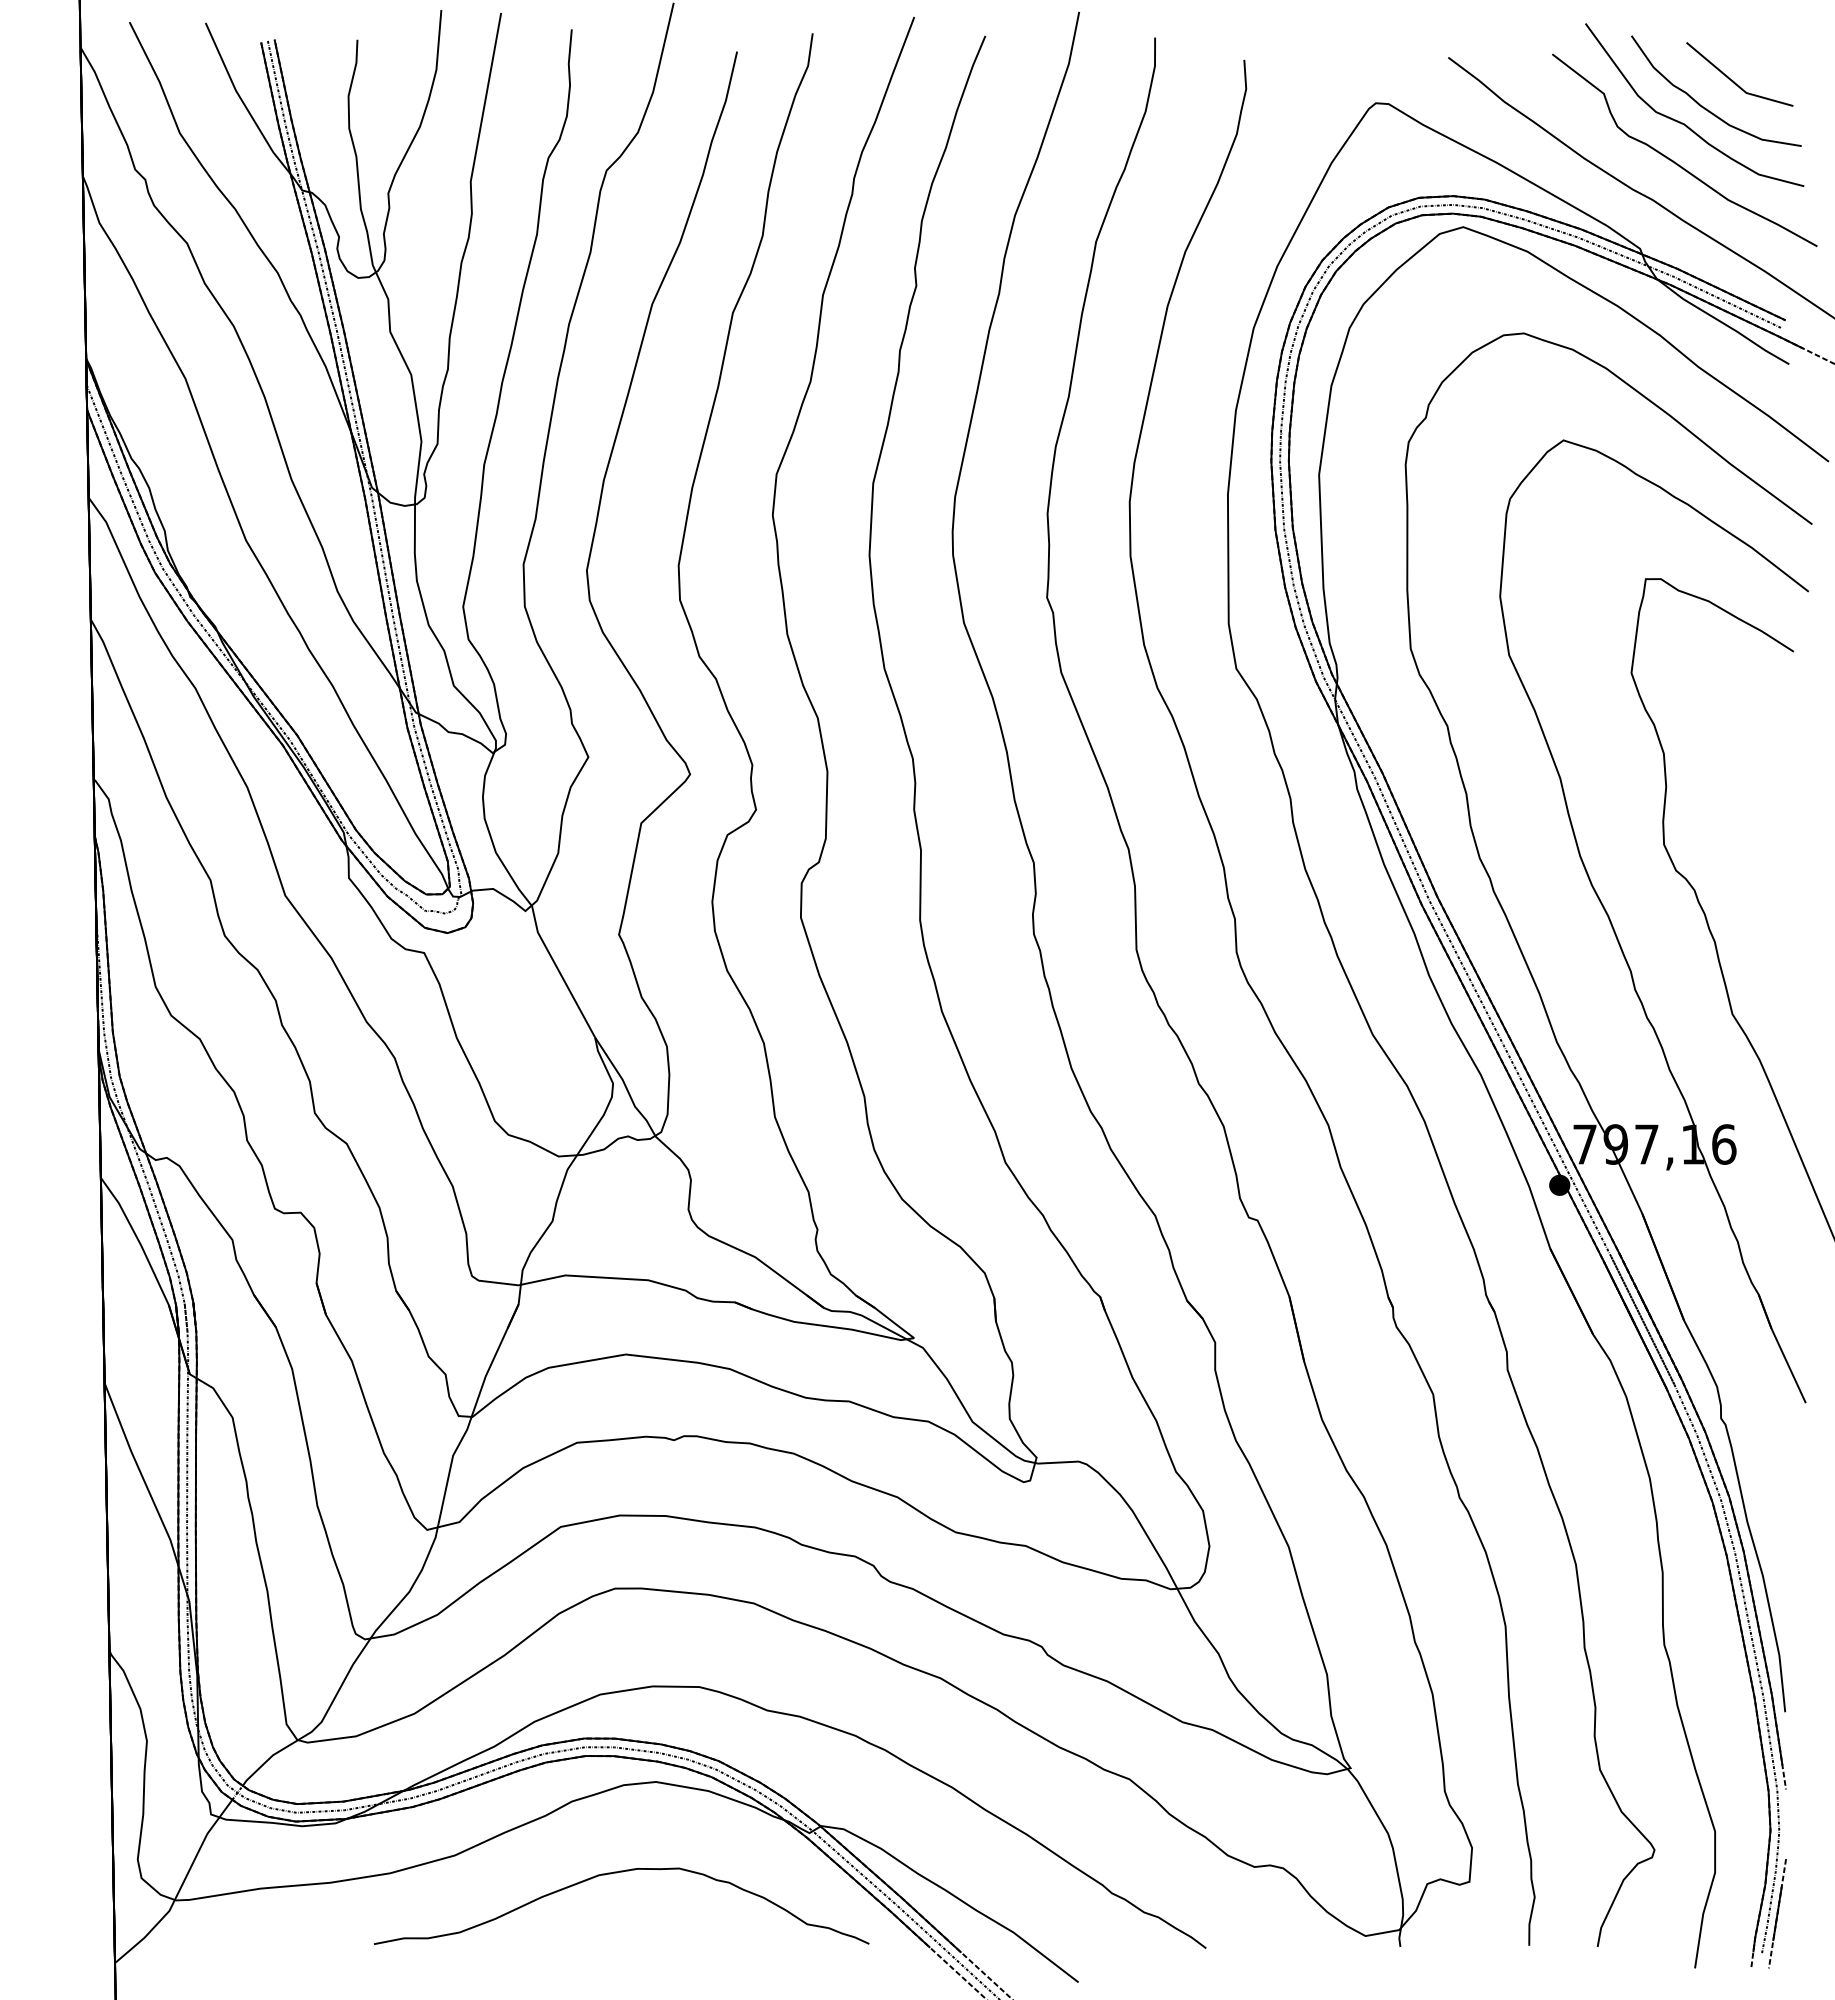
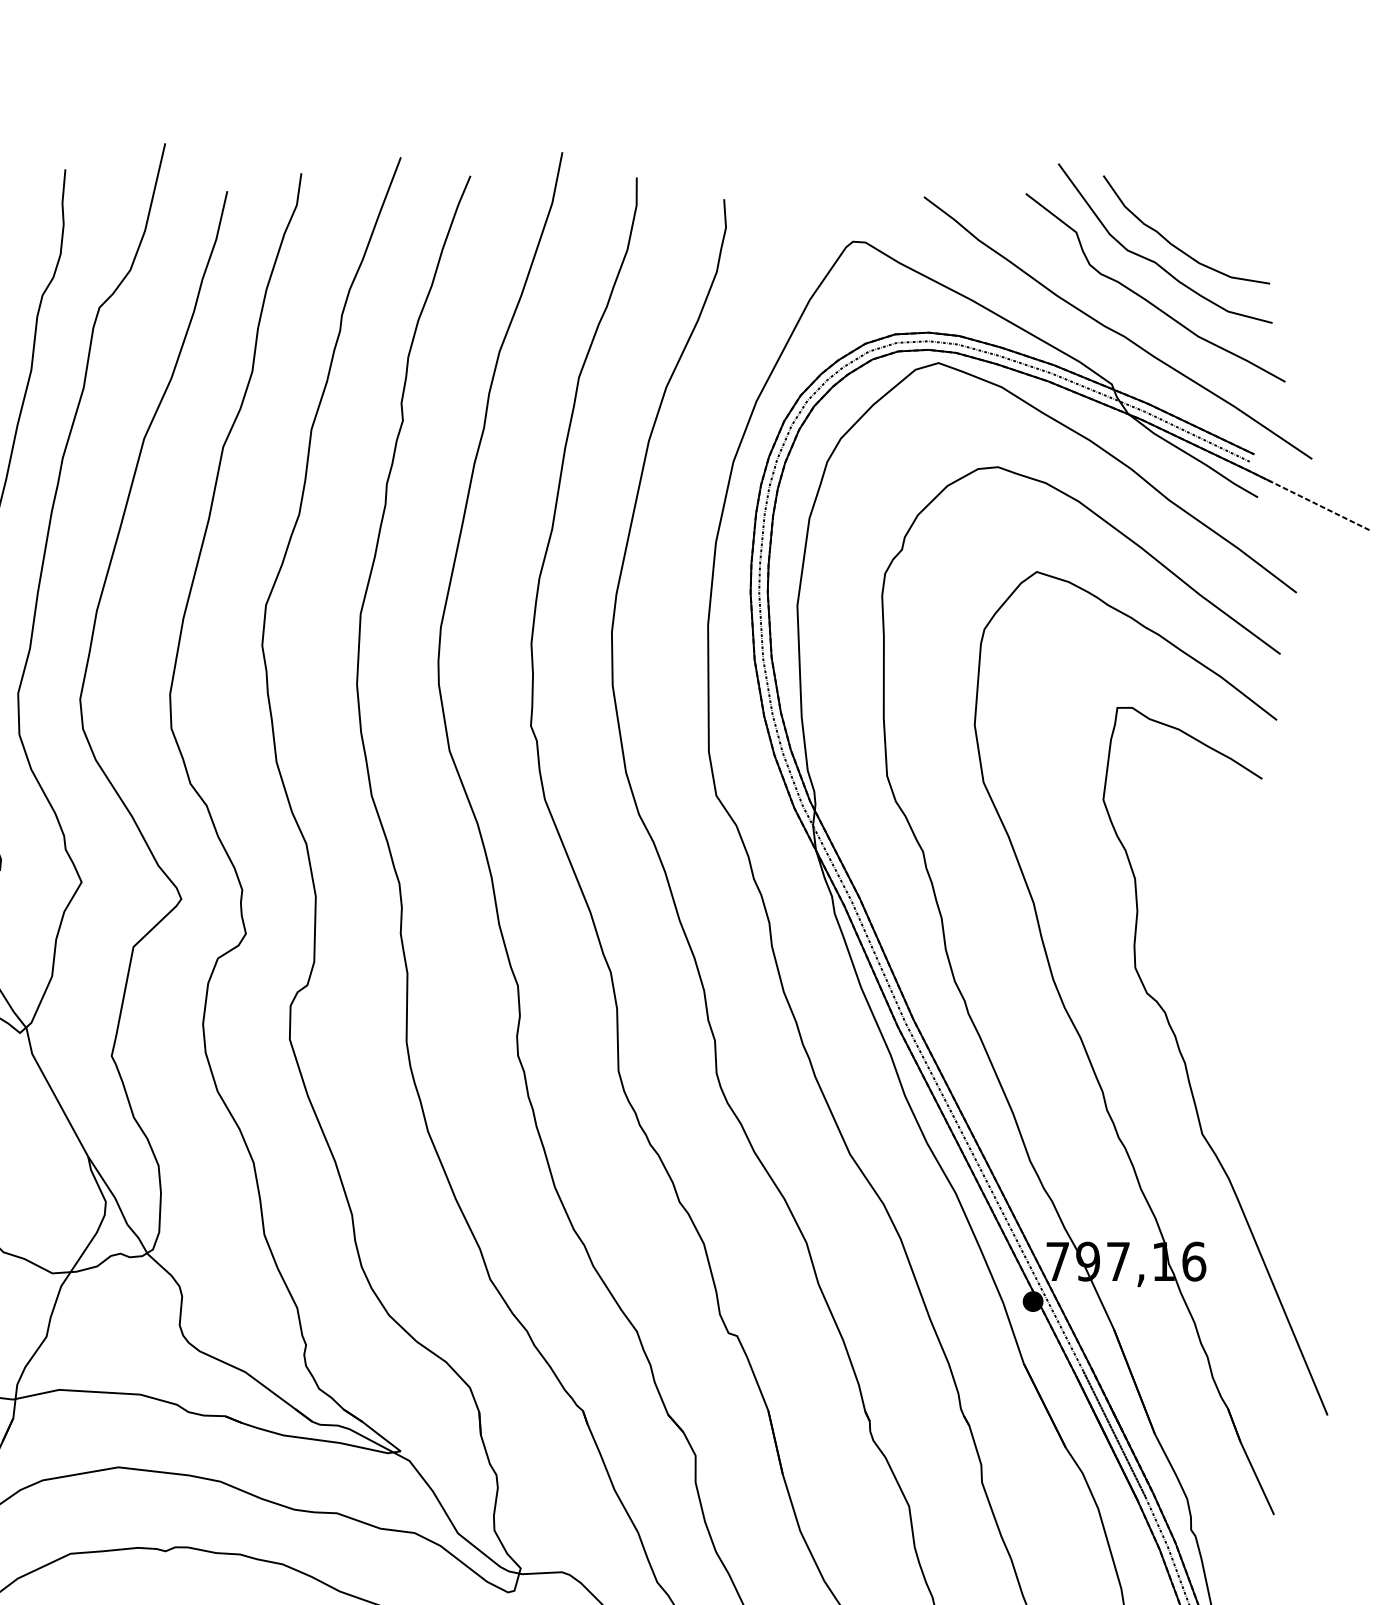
line: (1733, 80) -> (1203, 219), removed

